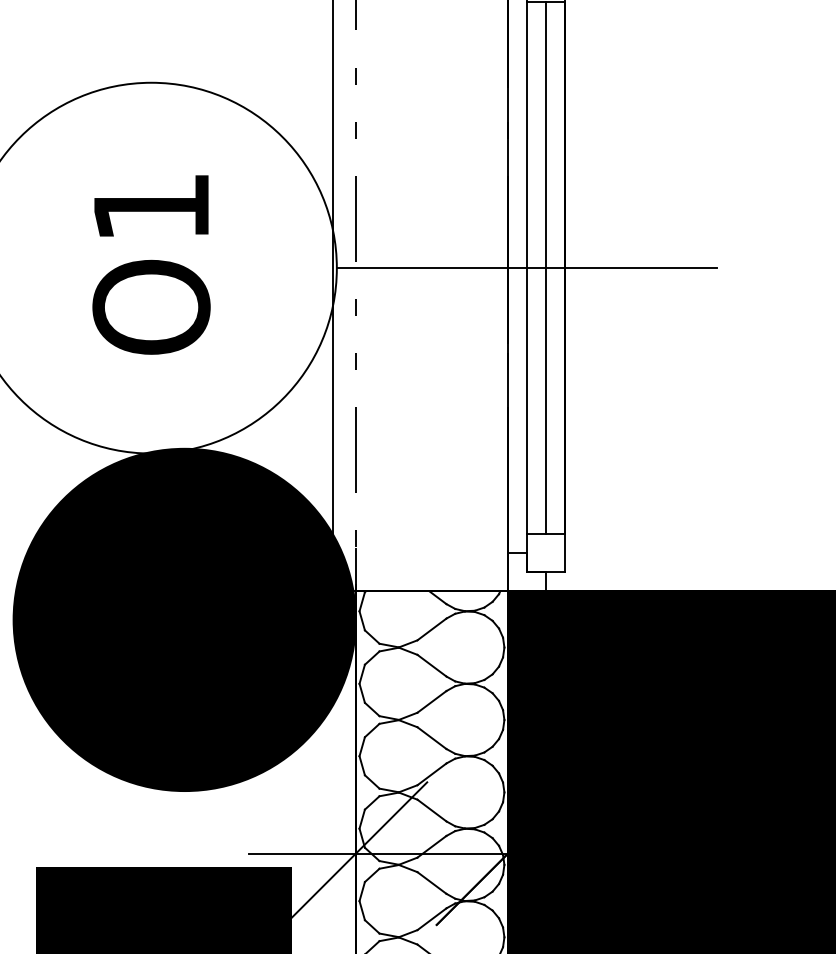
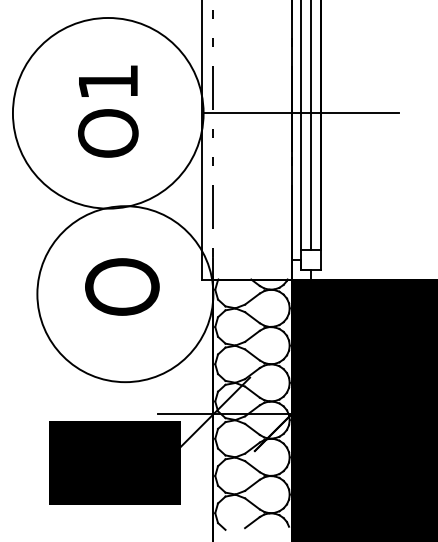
fill: (184, 620) -> (125, 294), removed

